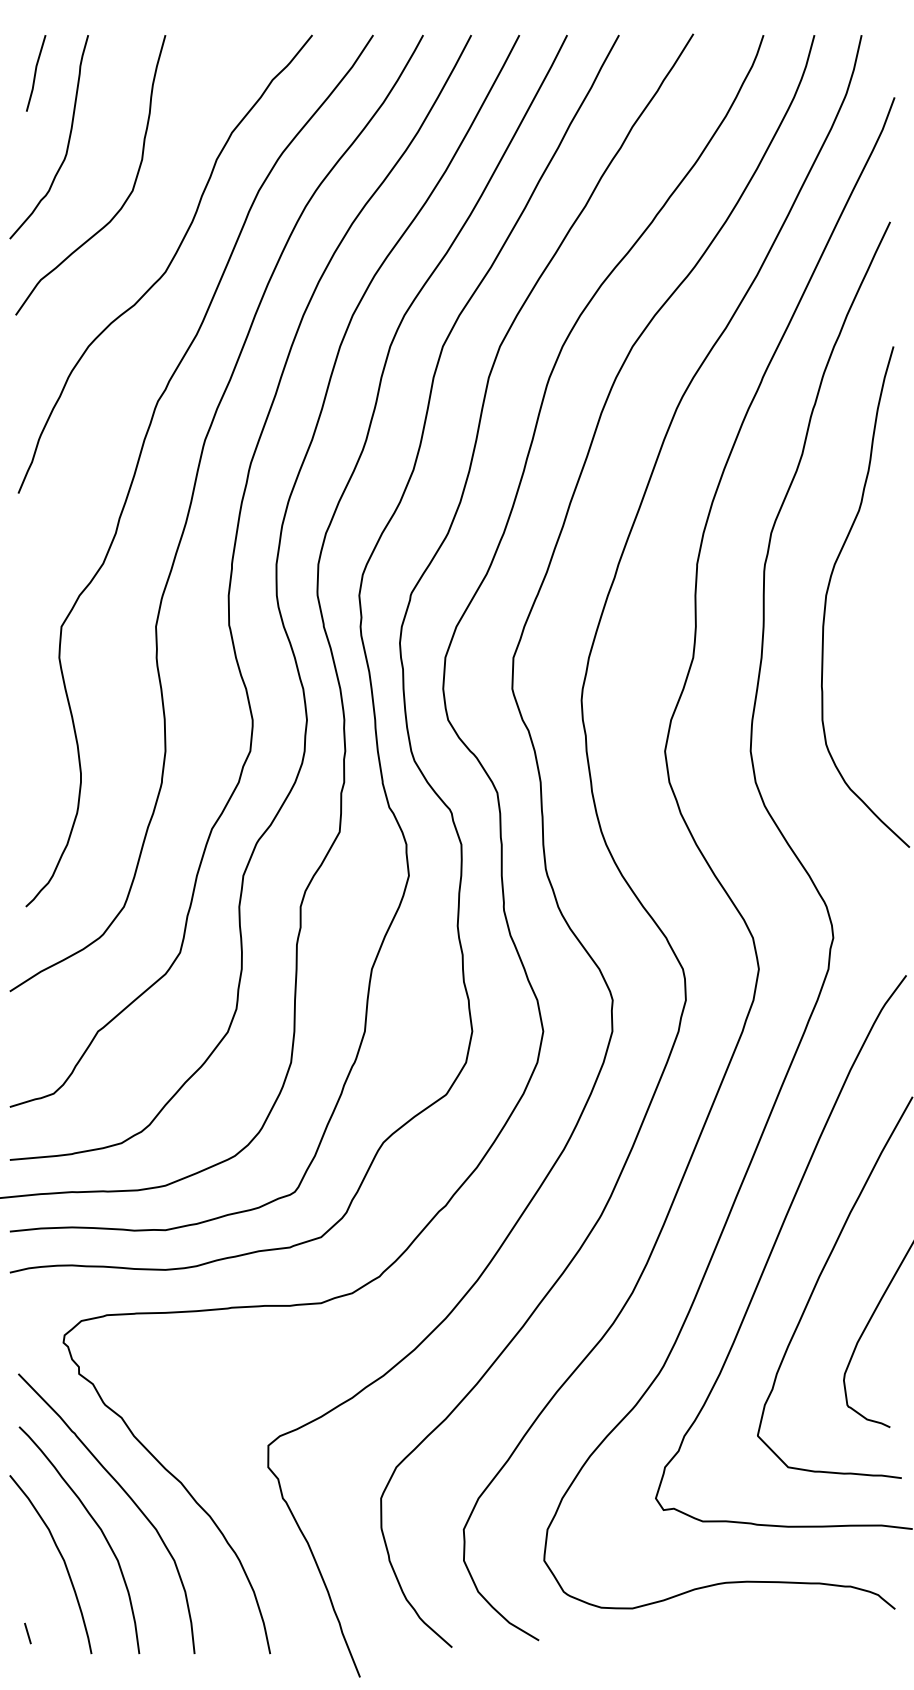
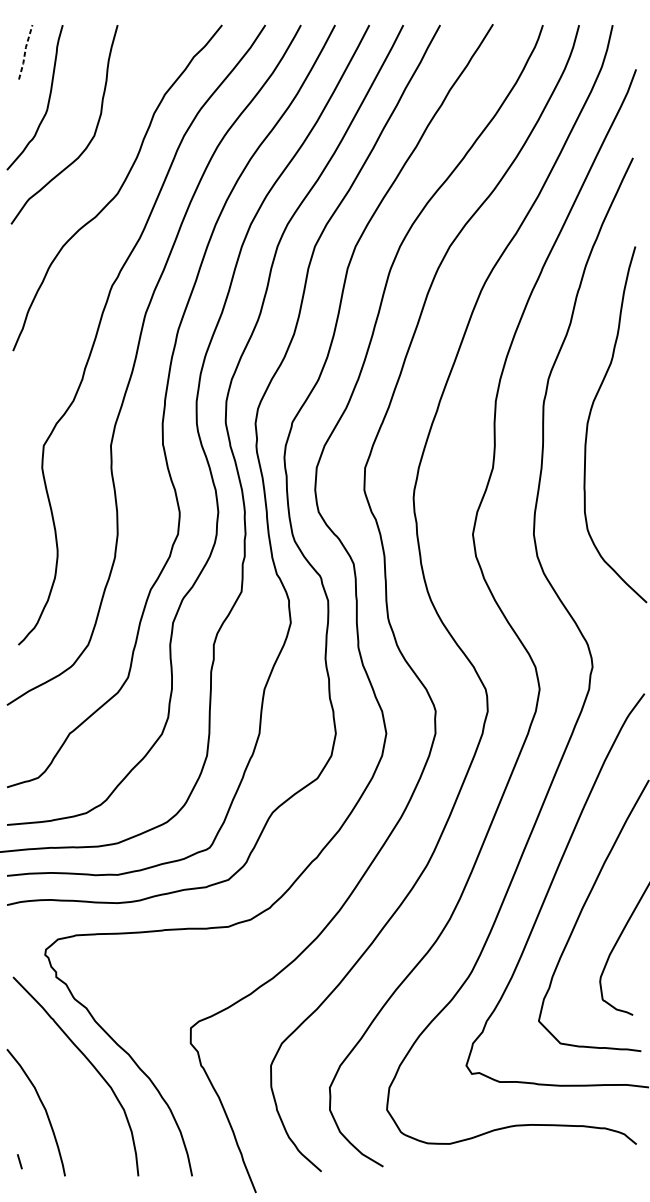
line: (35, 72) -> (25, 51), solid -> dashed
curve: (96, 1525) -> (68, 1084), removed

